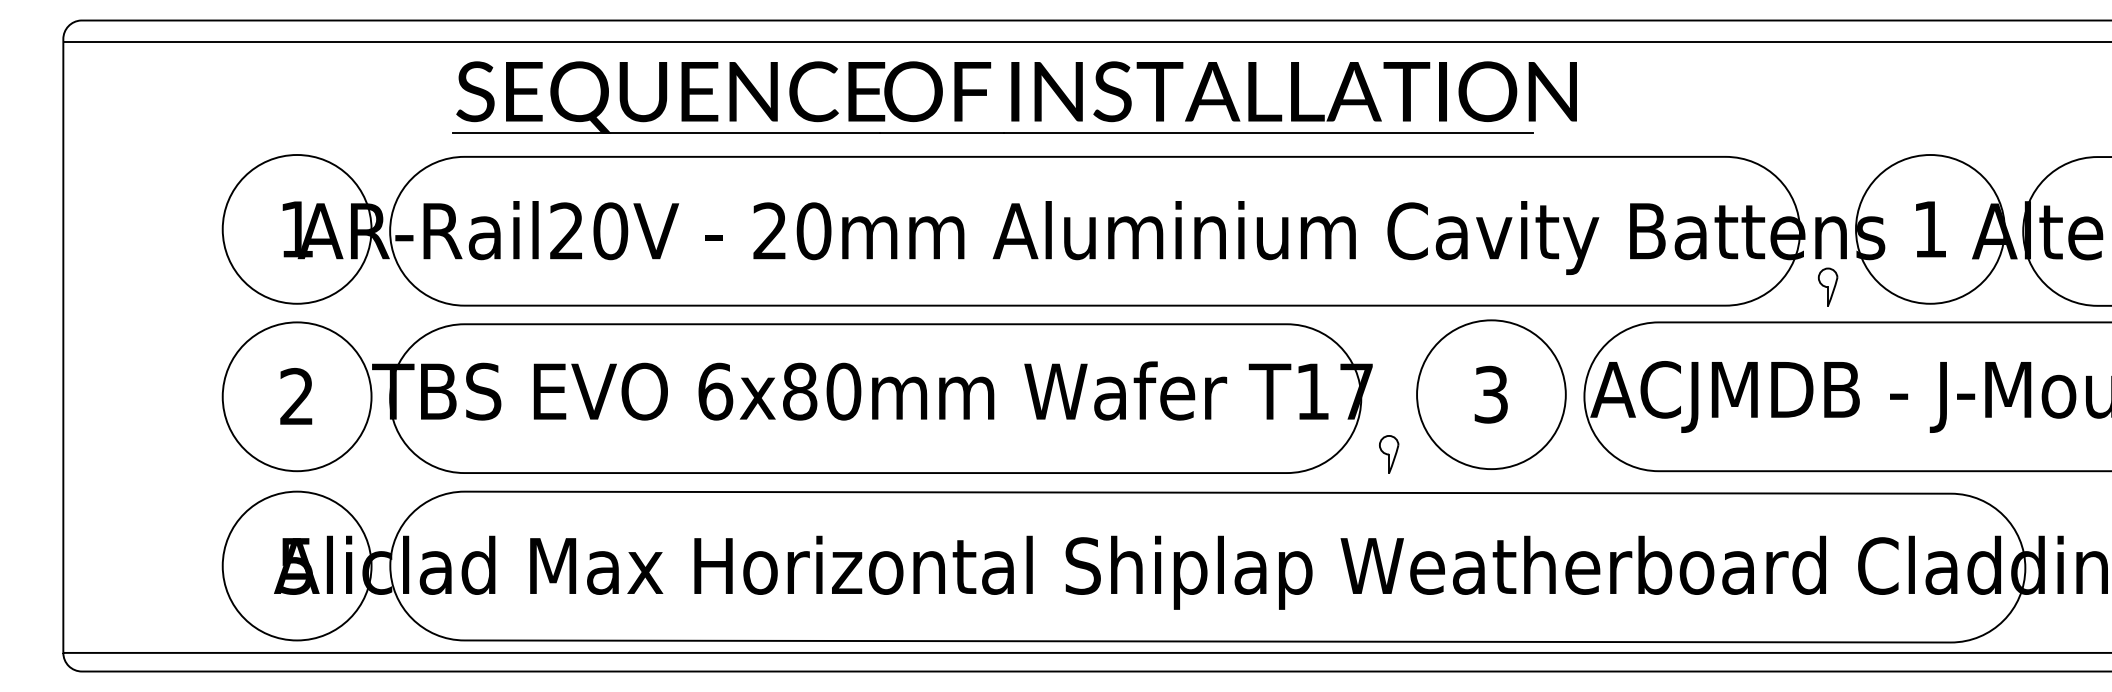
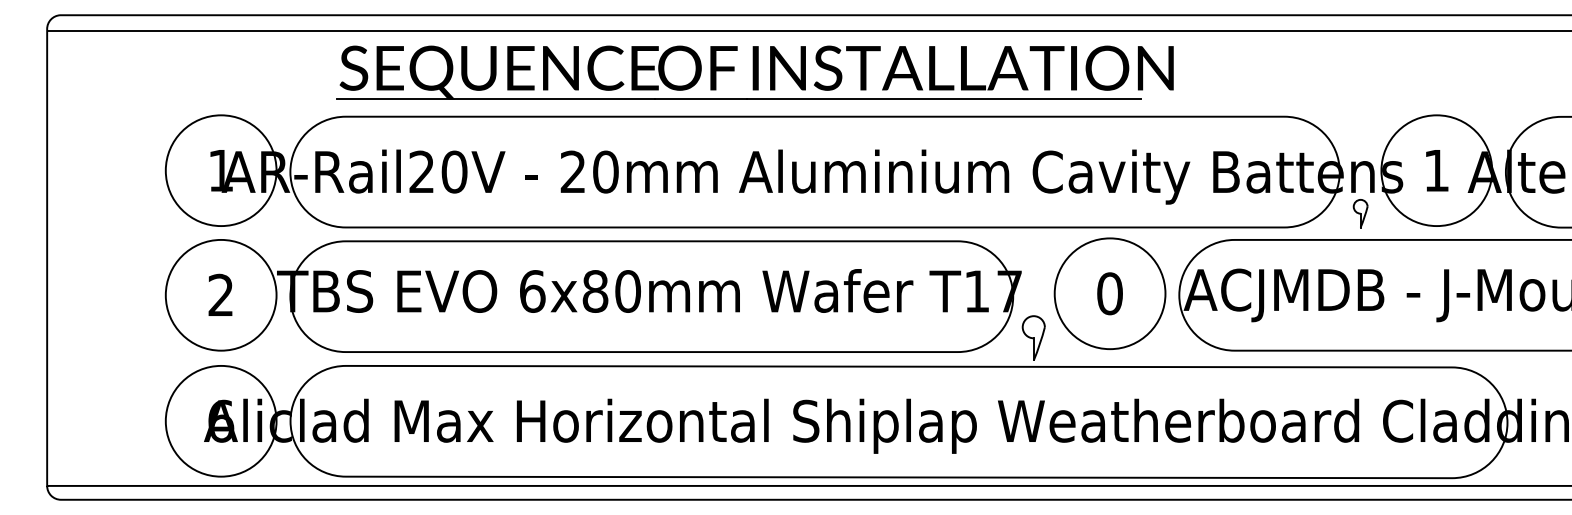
text: (1491, 394) -> (1110, 293), 3 -> 0
part: (1389, 454) -> (1034, 338), size x1.6
text: (297, 565) -> (221, 420), 5 -> 6

